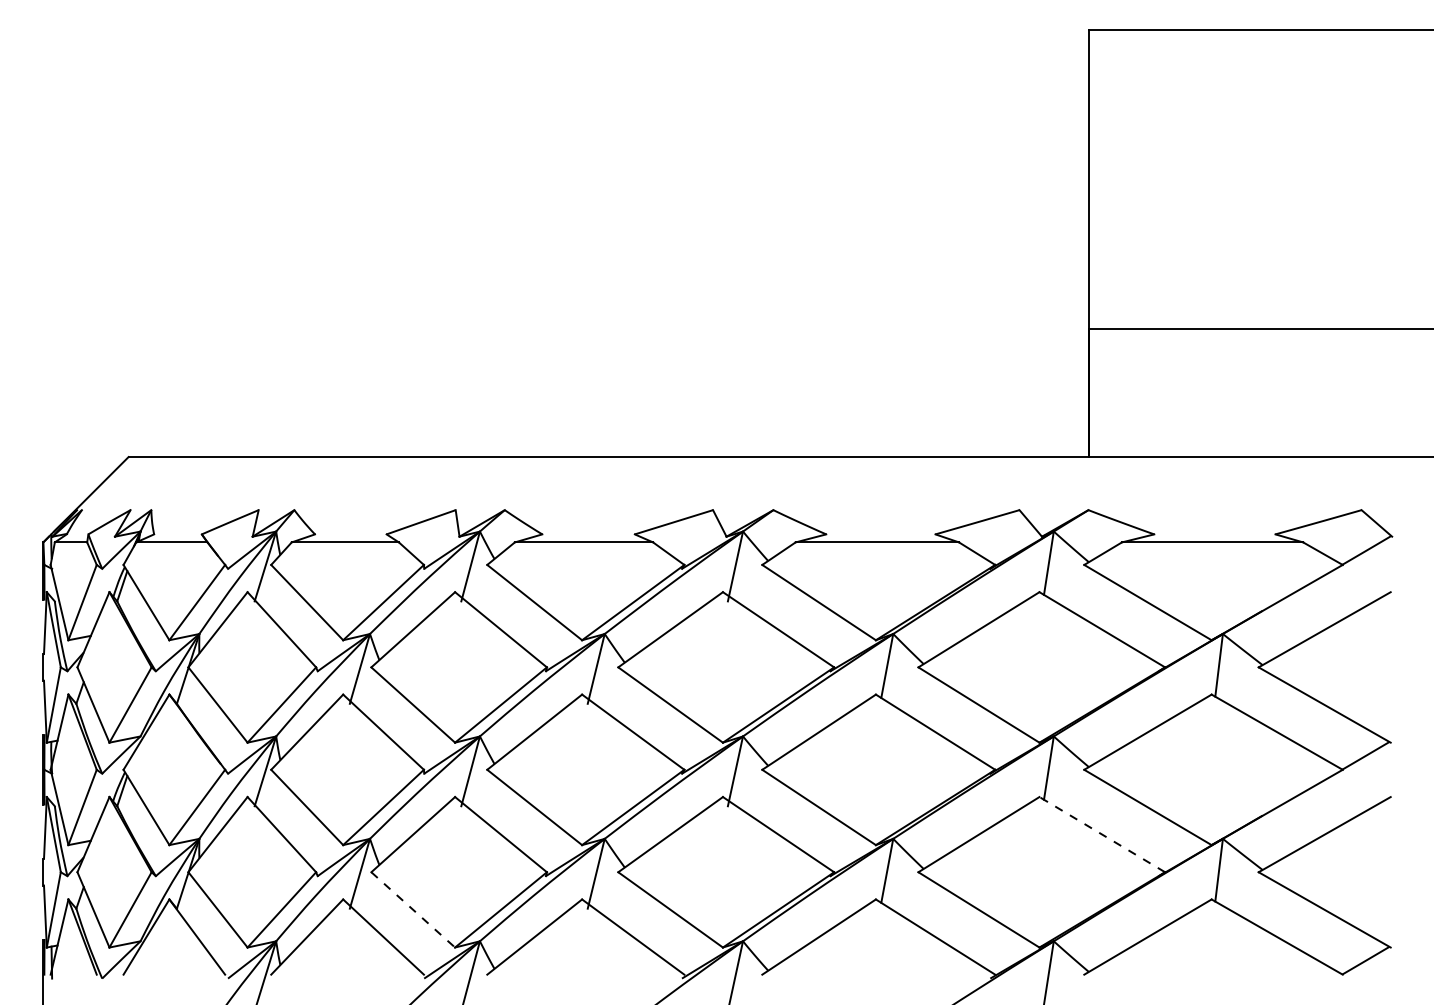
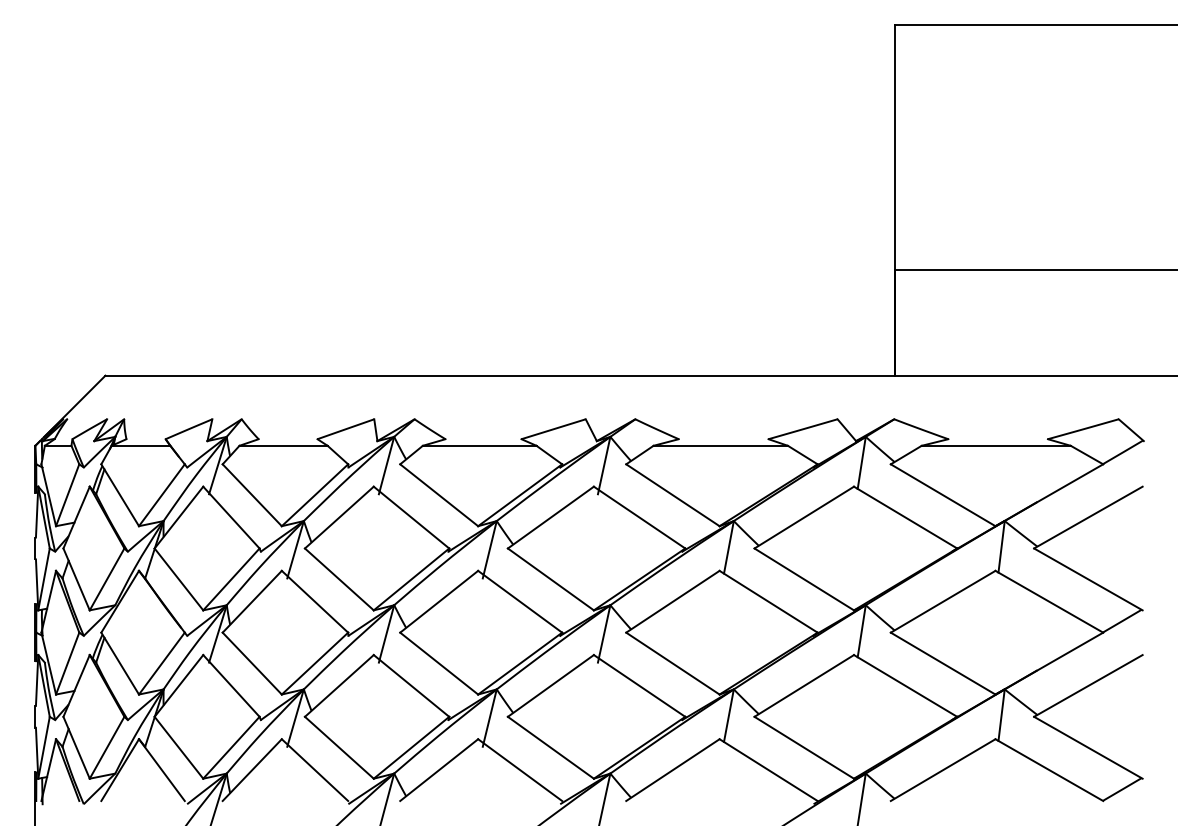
line: (1102, 834) -> (905, 685), dashed -> solid
line: (413, 910) -> (339, 748), dashed -> solid

